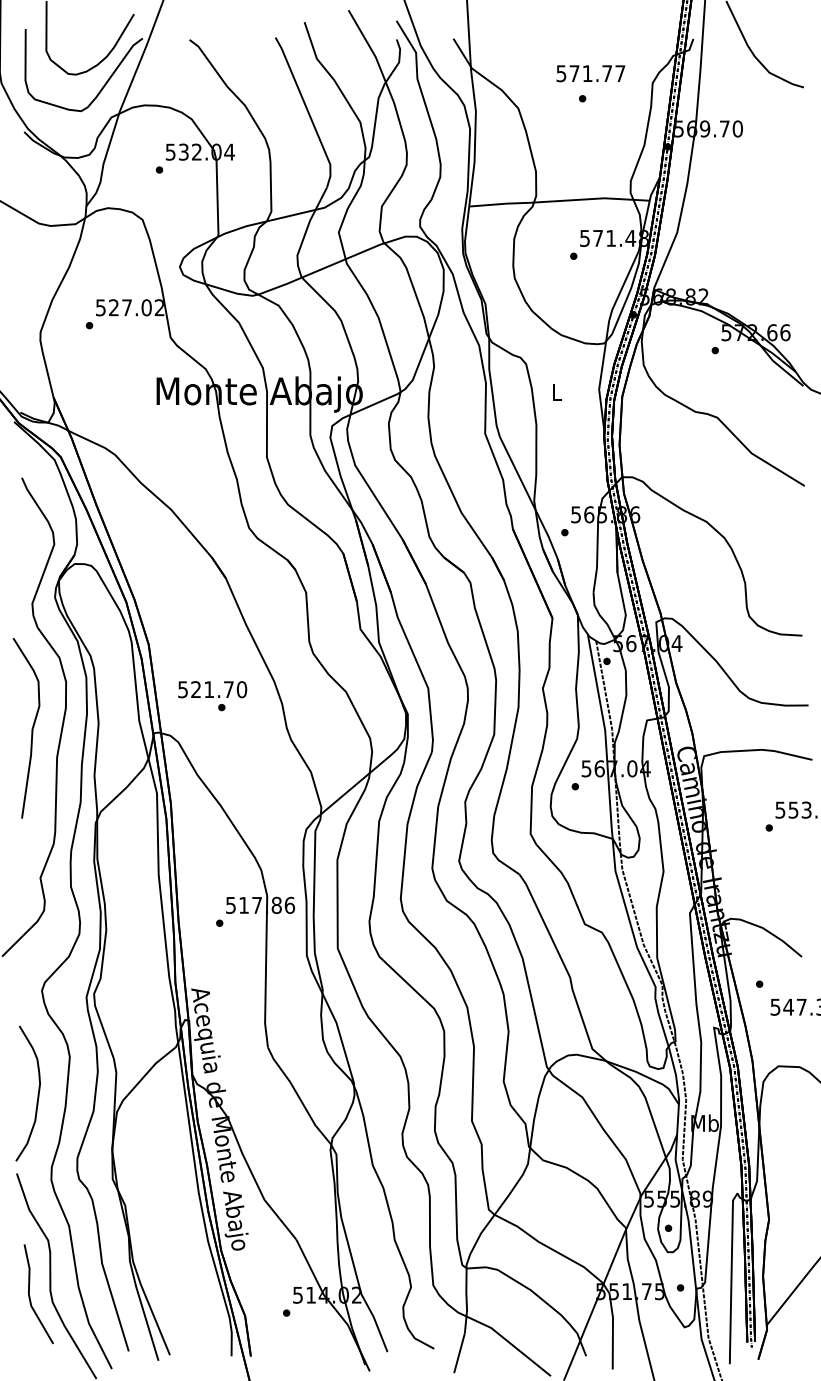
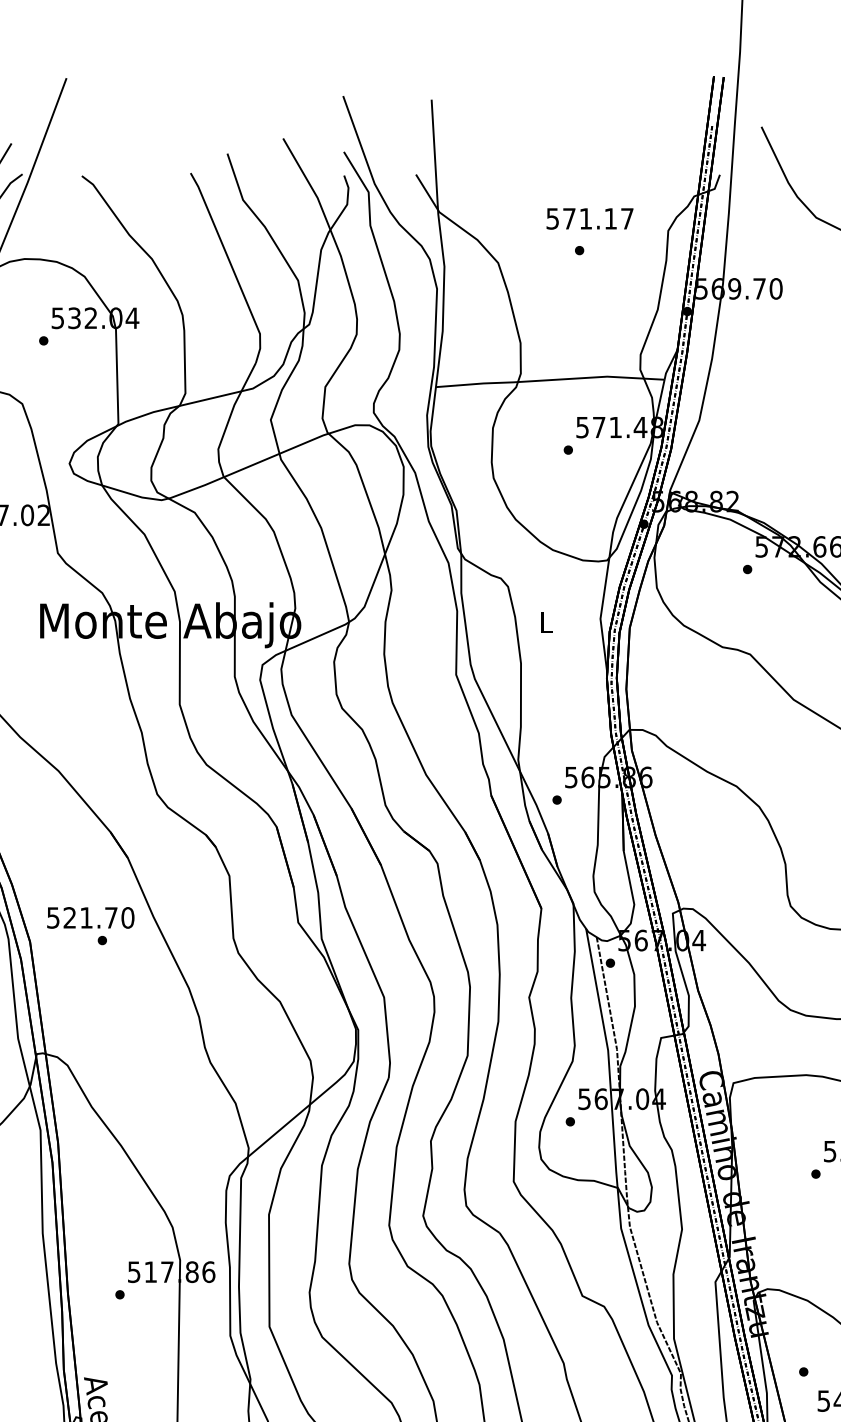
text: (606, 73) -> (609, 218), 571.77 -> 571.17
text: (212, 696) -> (90, 926), moved

